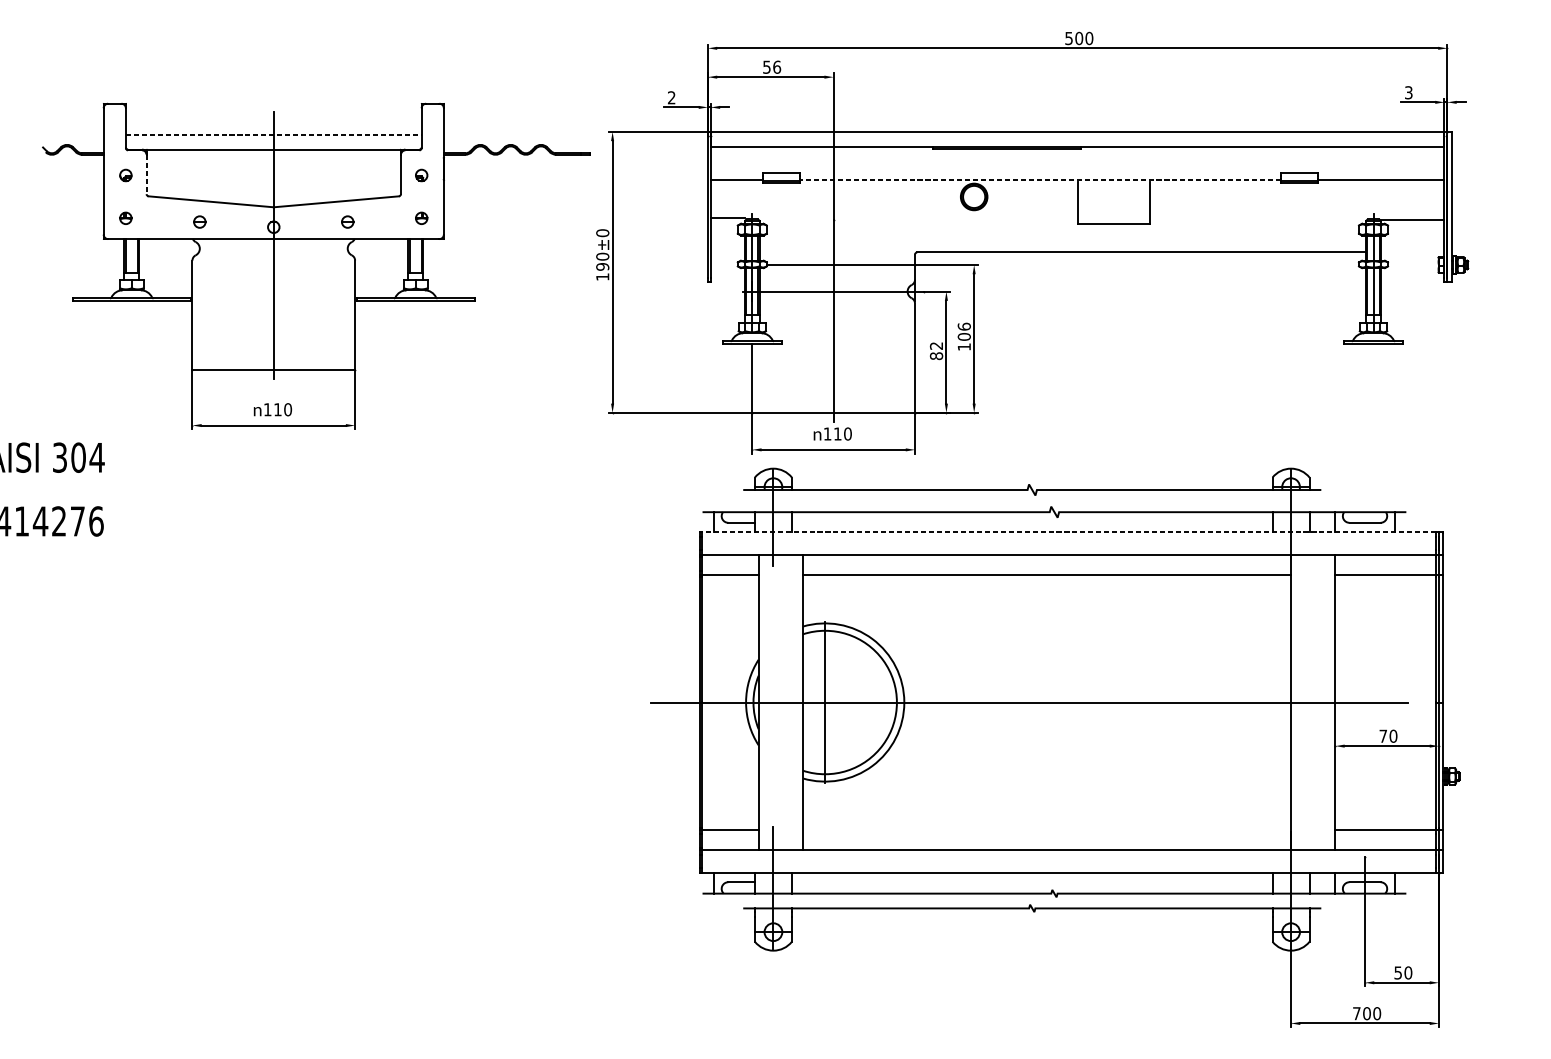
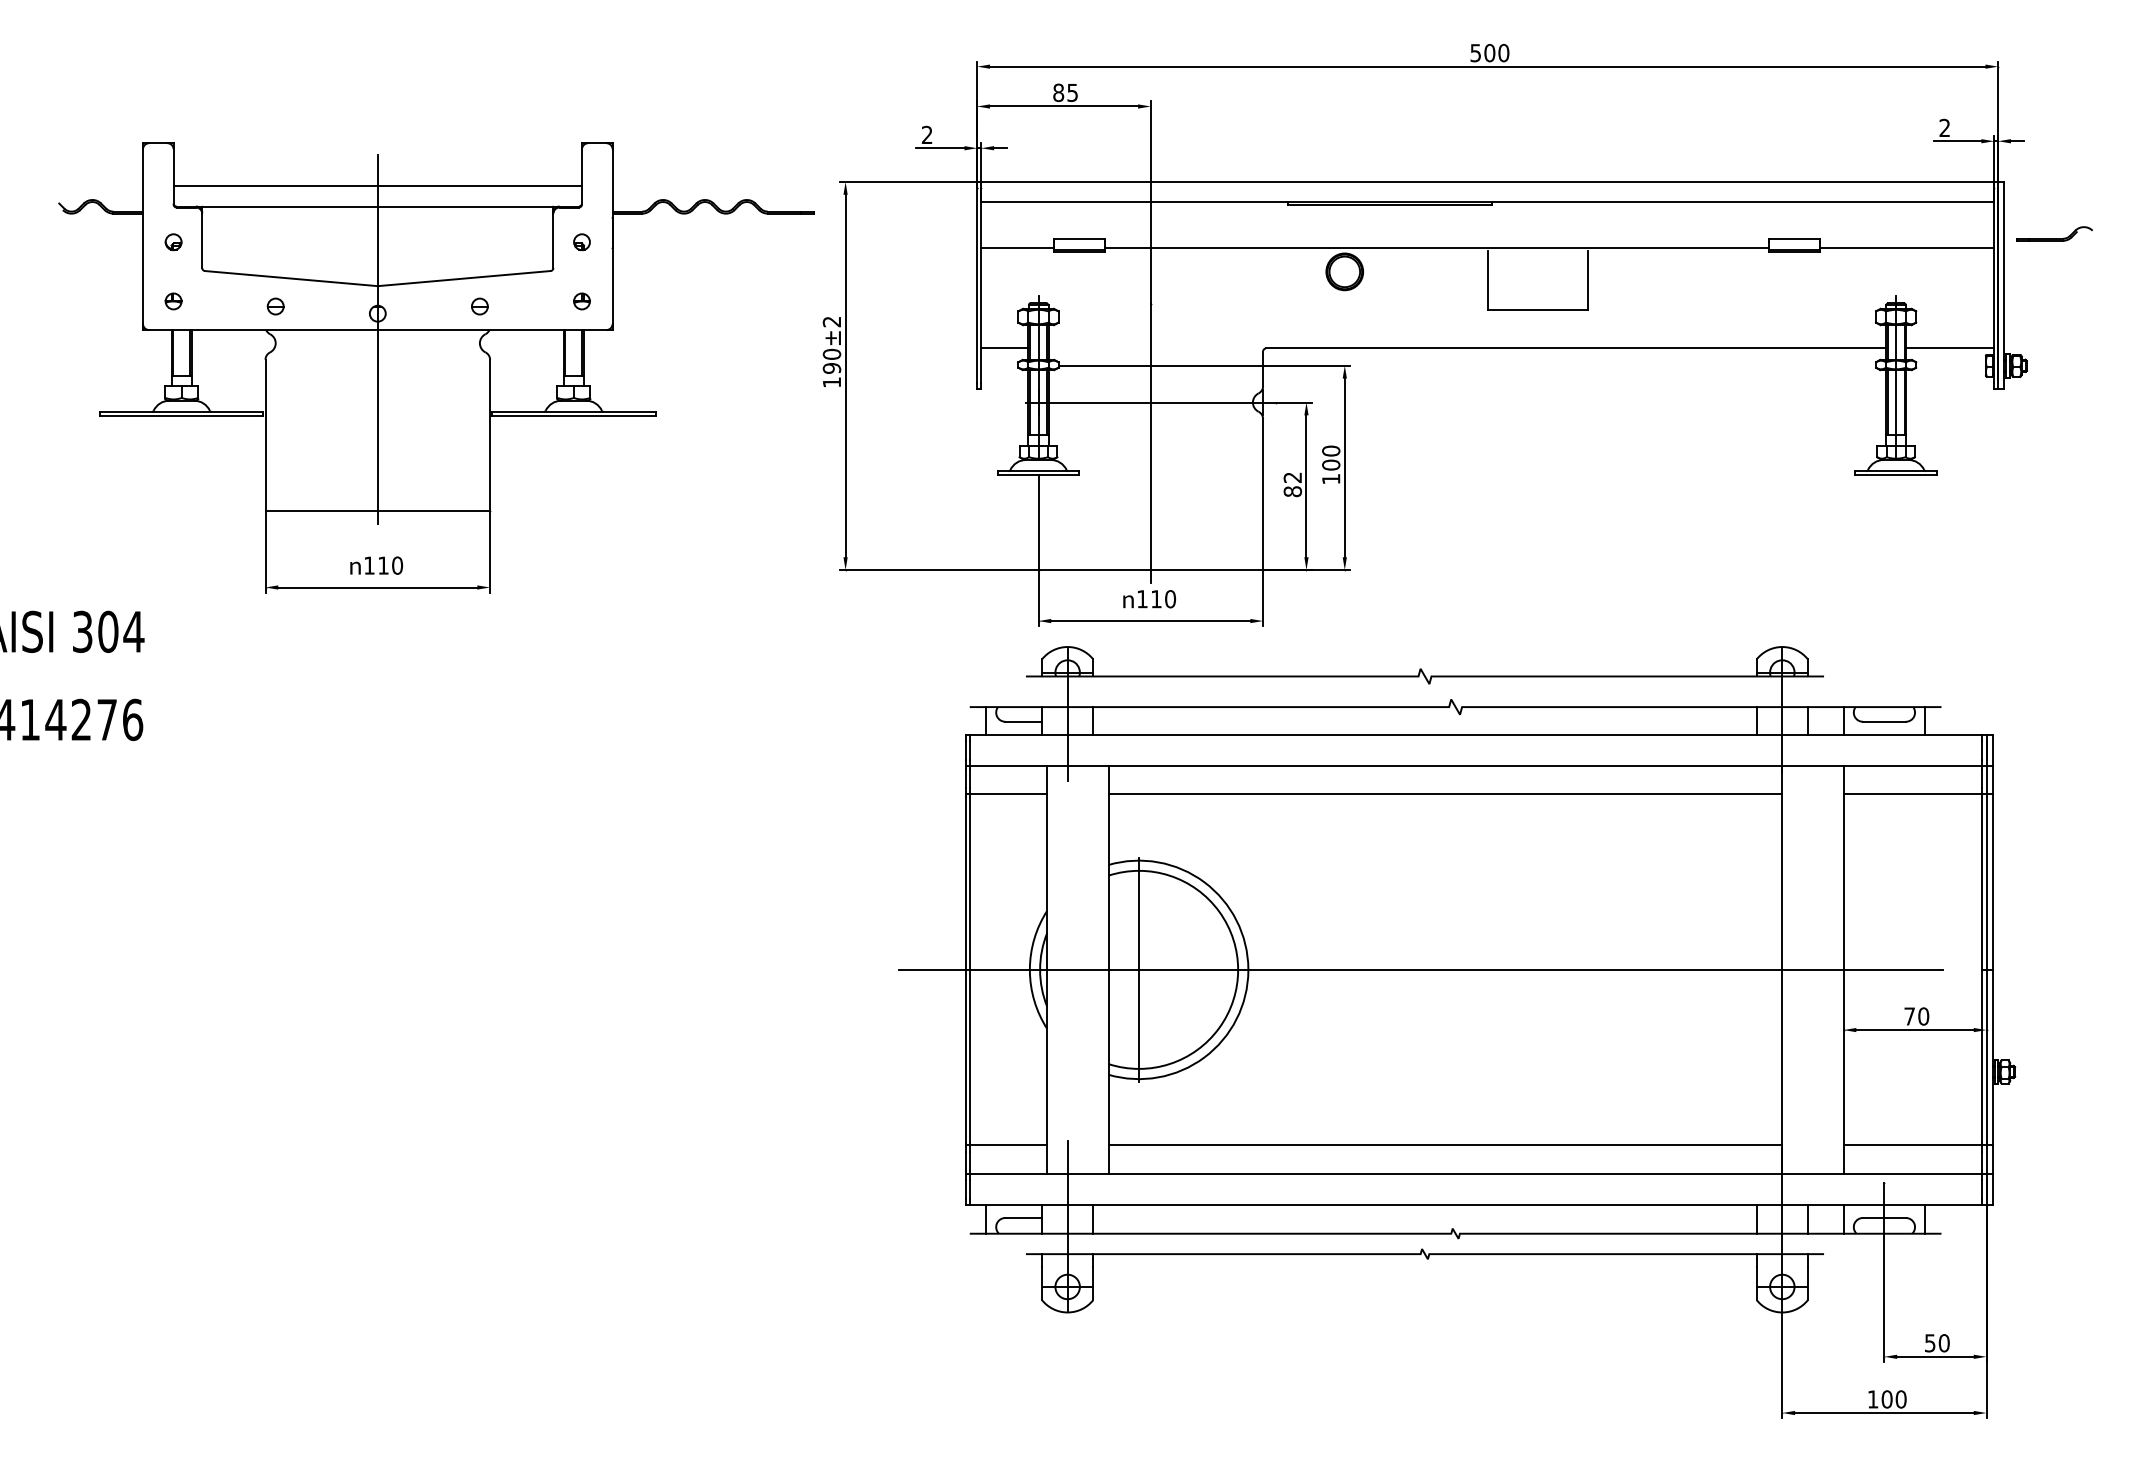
text: (771, 67) -> (1065, 92), 56 -> 85
text: (1408, 93) -> (1944, 128), 3 -> 2
line: (274, 135) -> (378, 186), dashed -> solid
part: (1488, 169) -> (2054, 233), added
line: (146, 174) -> (202, 241), dashed -> solid
line: (1040, 180) -> (1436, 248), dashed -> solid
line: (727, 218) -> (1004, 348), moved
line: (1412, 219) -> (1950, 348), moved
text: (602, 232) -> (831, 321), ±0 -> ±2
text: (964, 326) -> (1331, 450), 106 -> 100
line: (1068, 532) -> (1475, 735), dashed -> solid
line: (1047, 829) -> (1445, 1145), added
text: (1357, 1013) -> (1873, 1399), 700 -> 100

